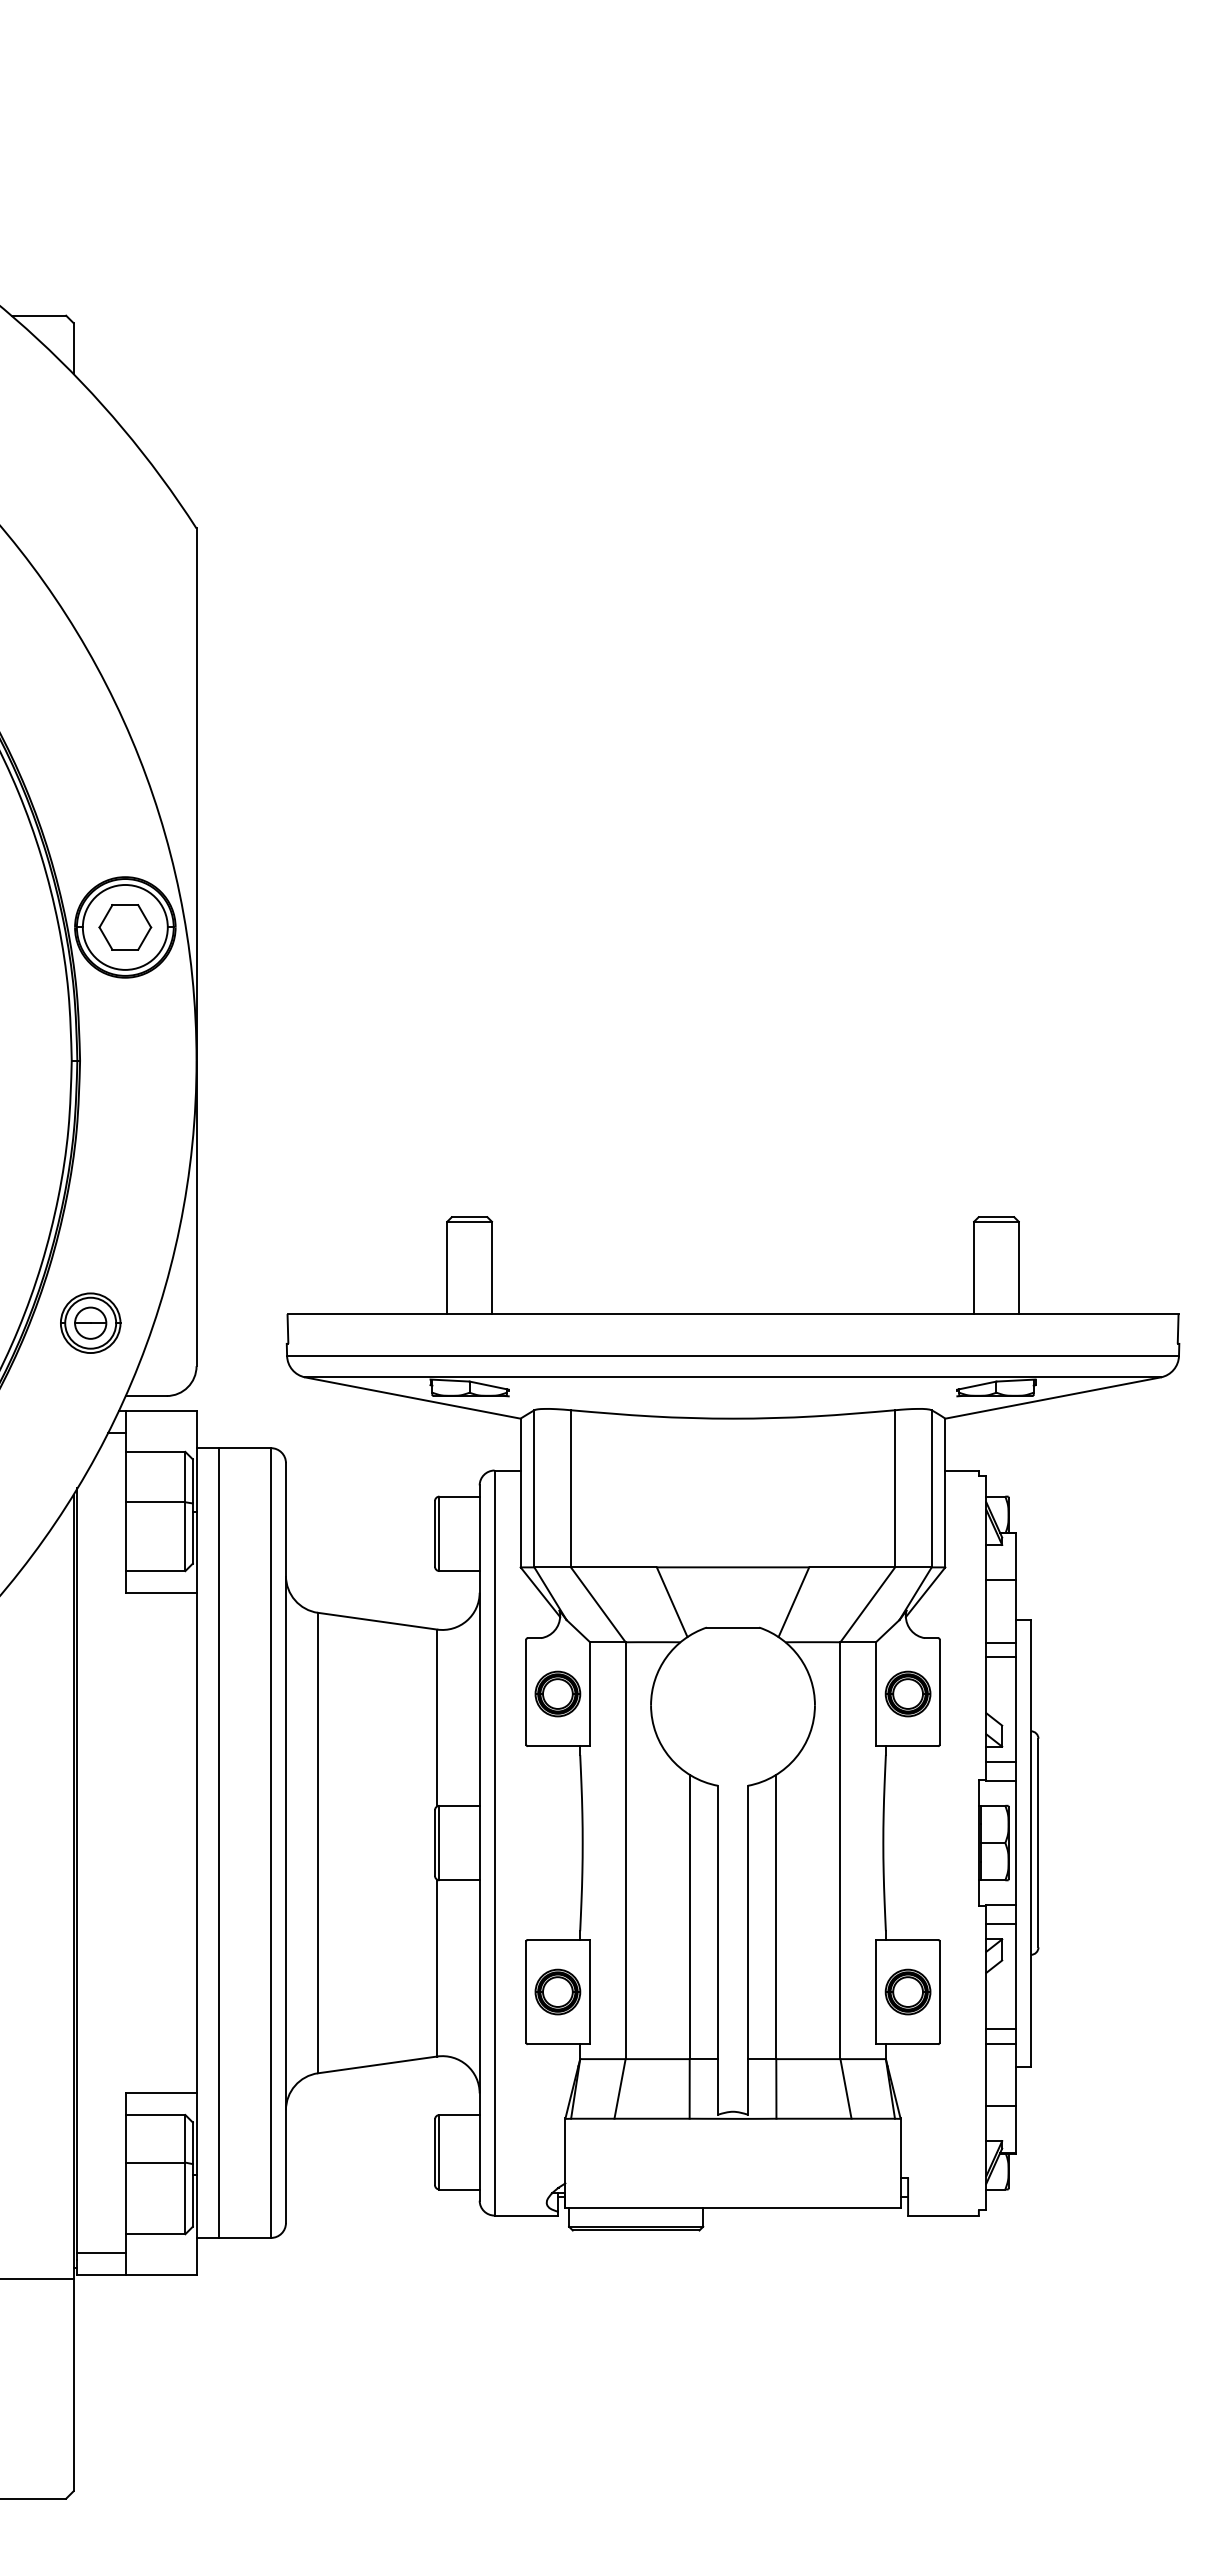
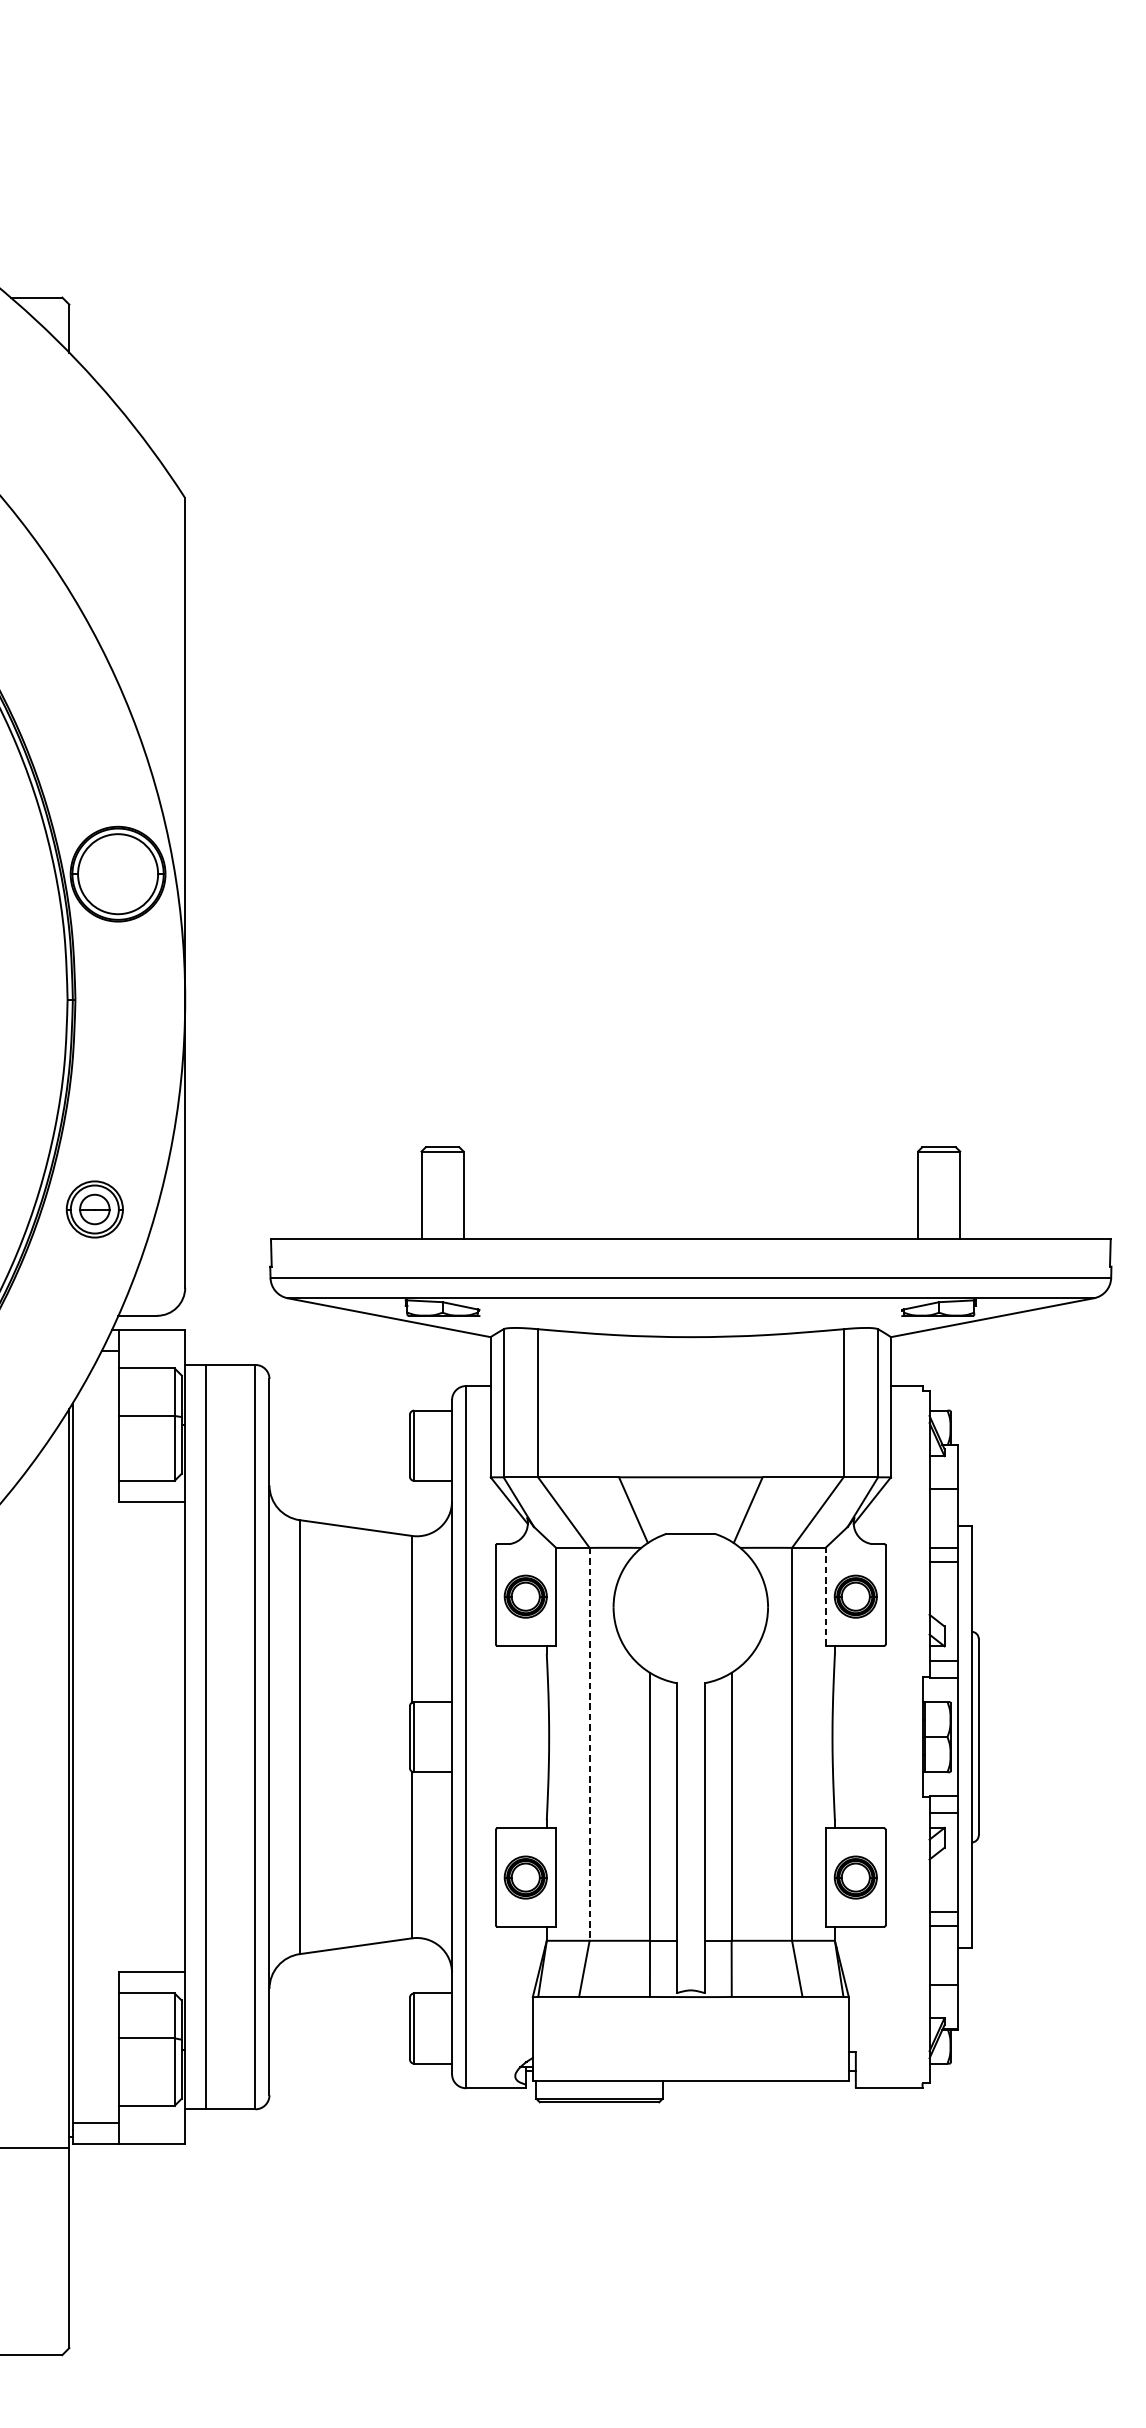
part: (125, 927) -> (118, 874), removed
part: (90, 1322) -> (94, 1208), moved
line: (876, 1694) -> (826, 1597), solid -> dashed
line: (625, 1851) -> (589, 1745), solid -> dashed

